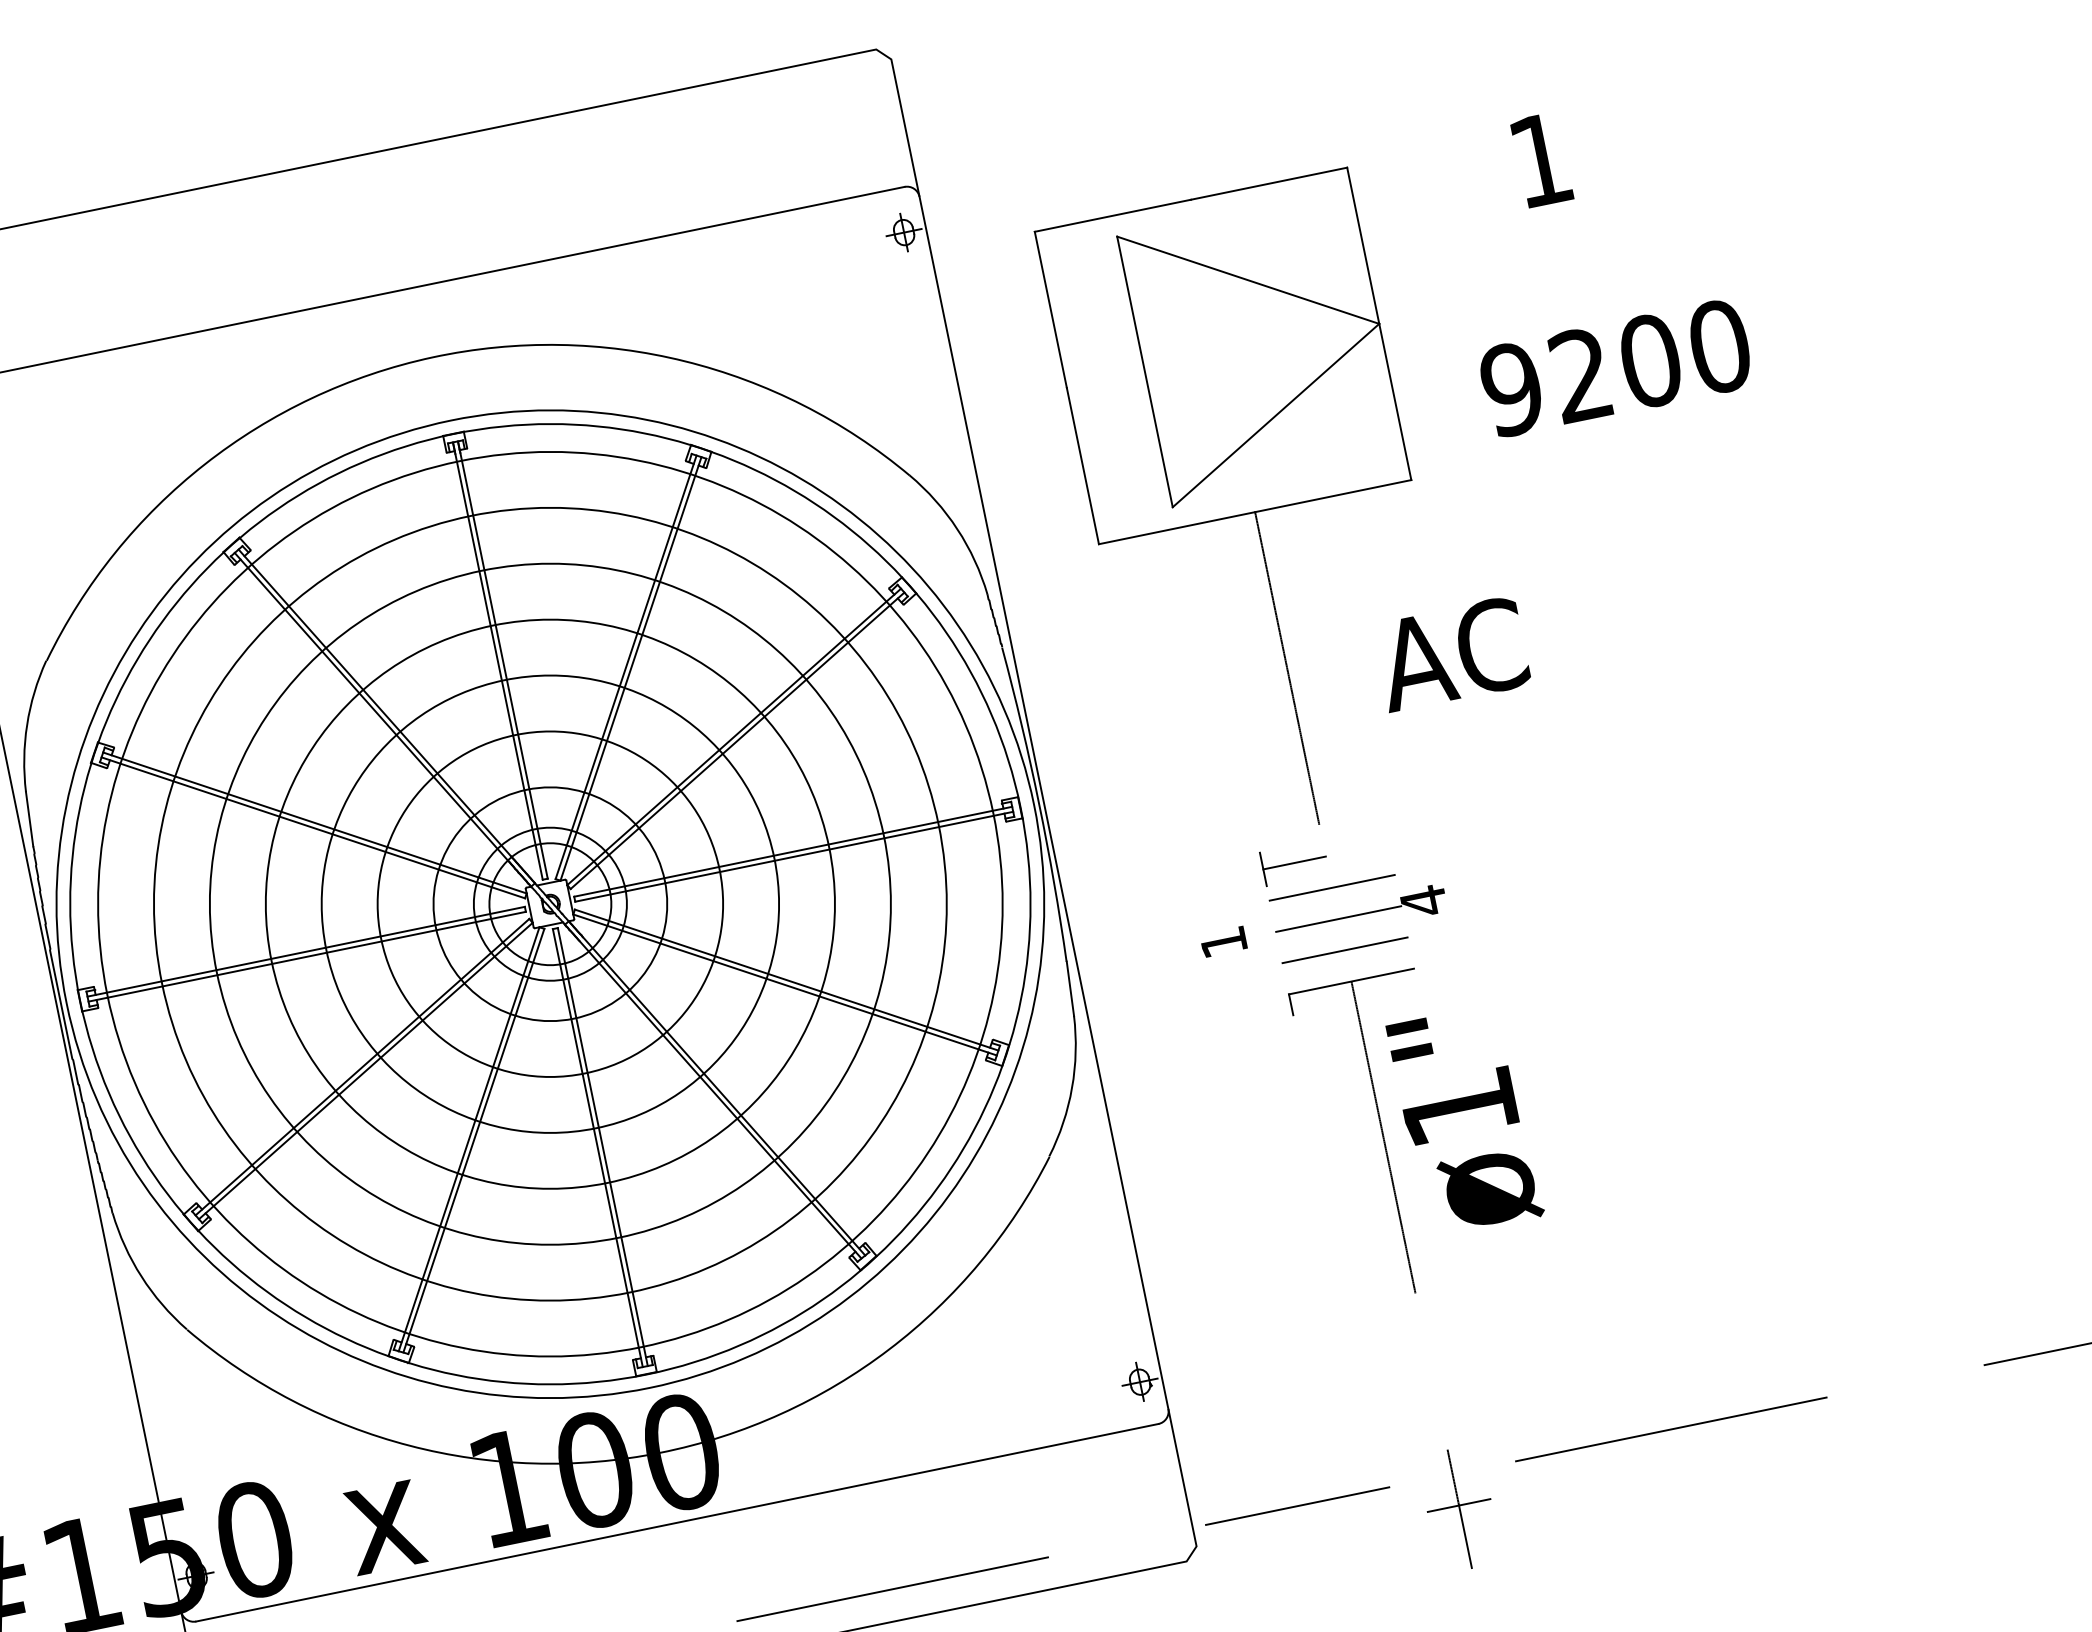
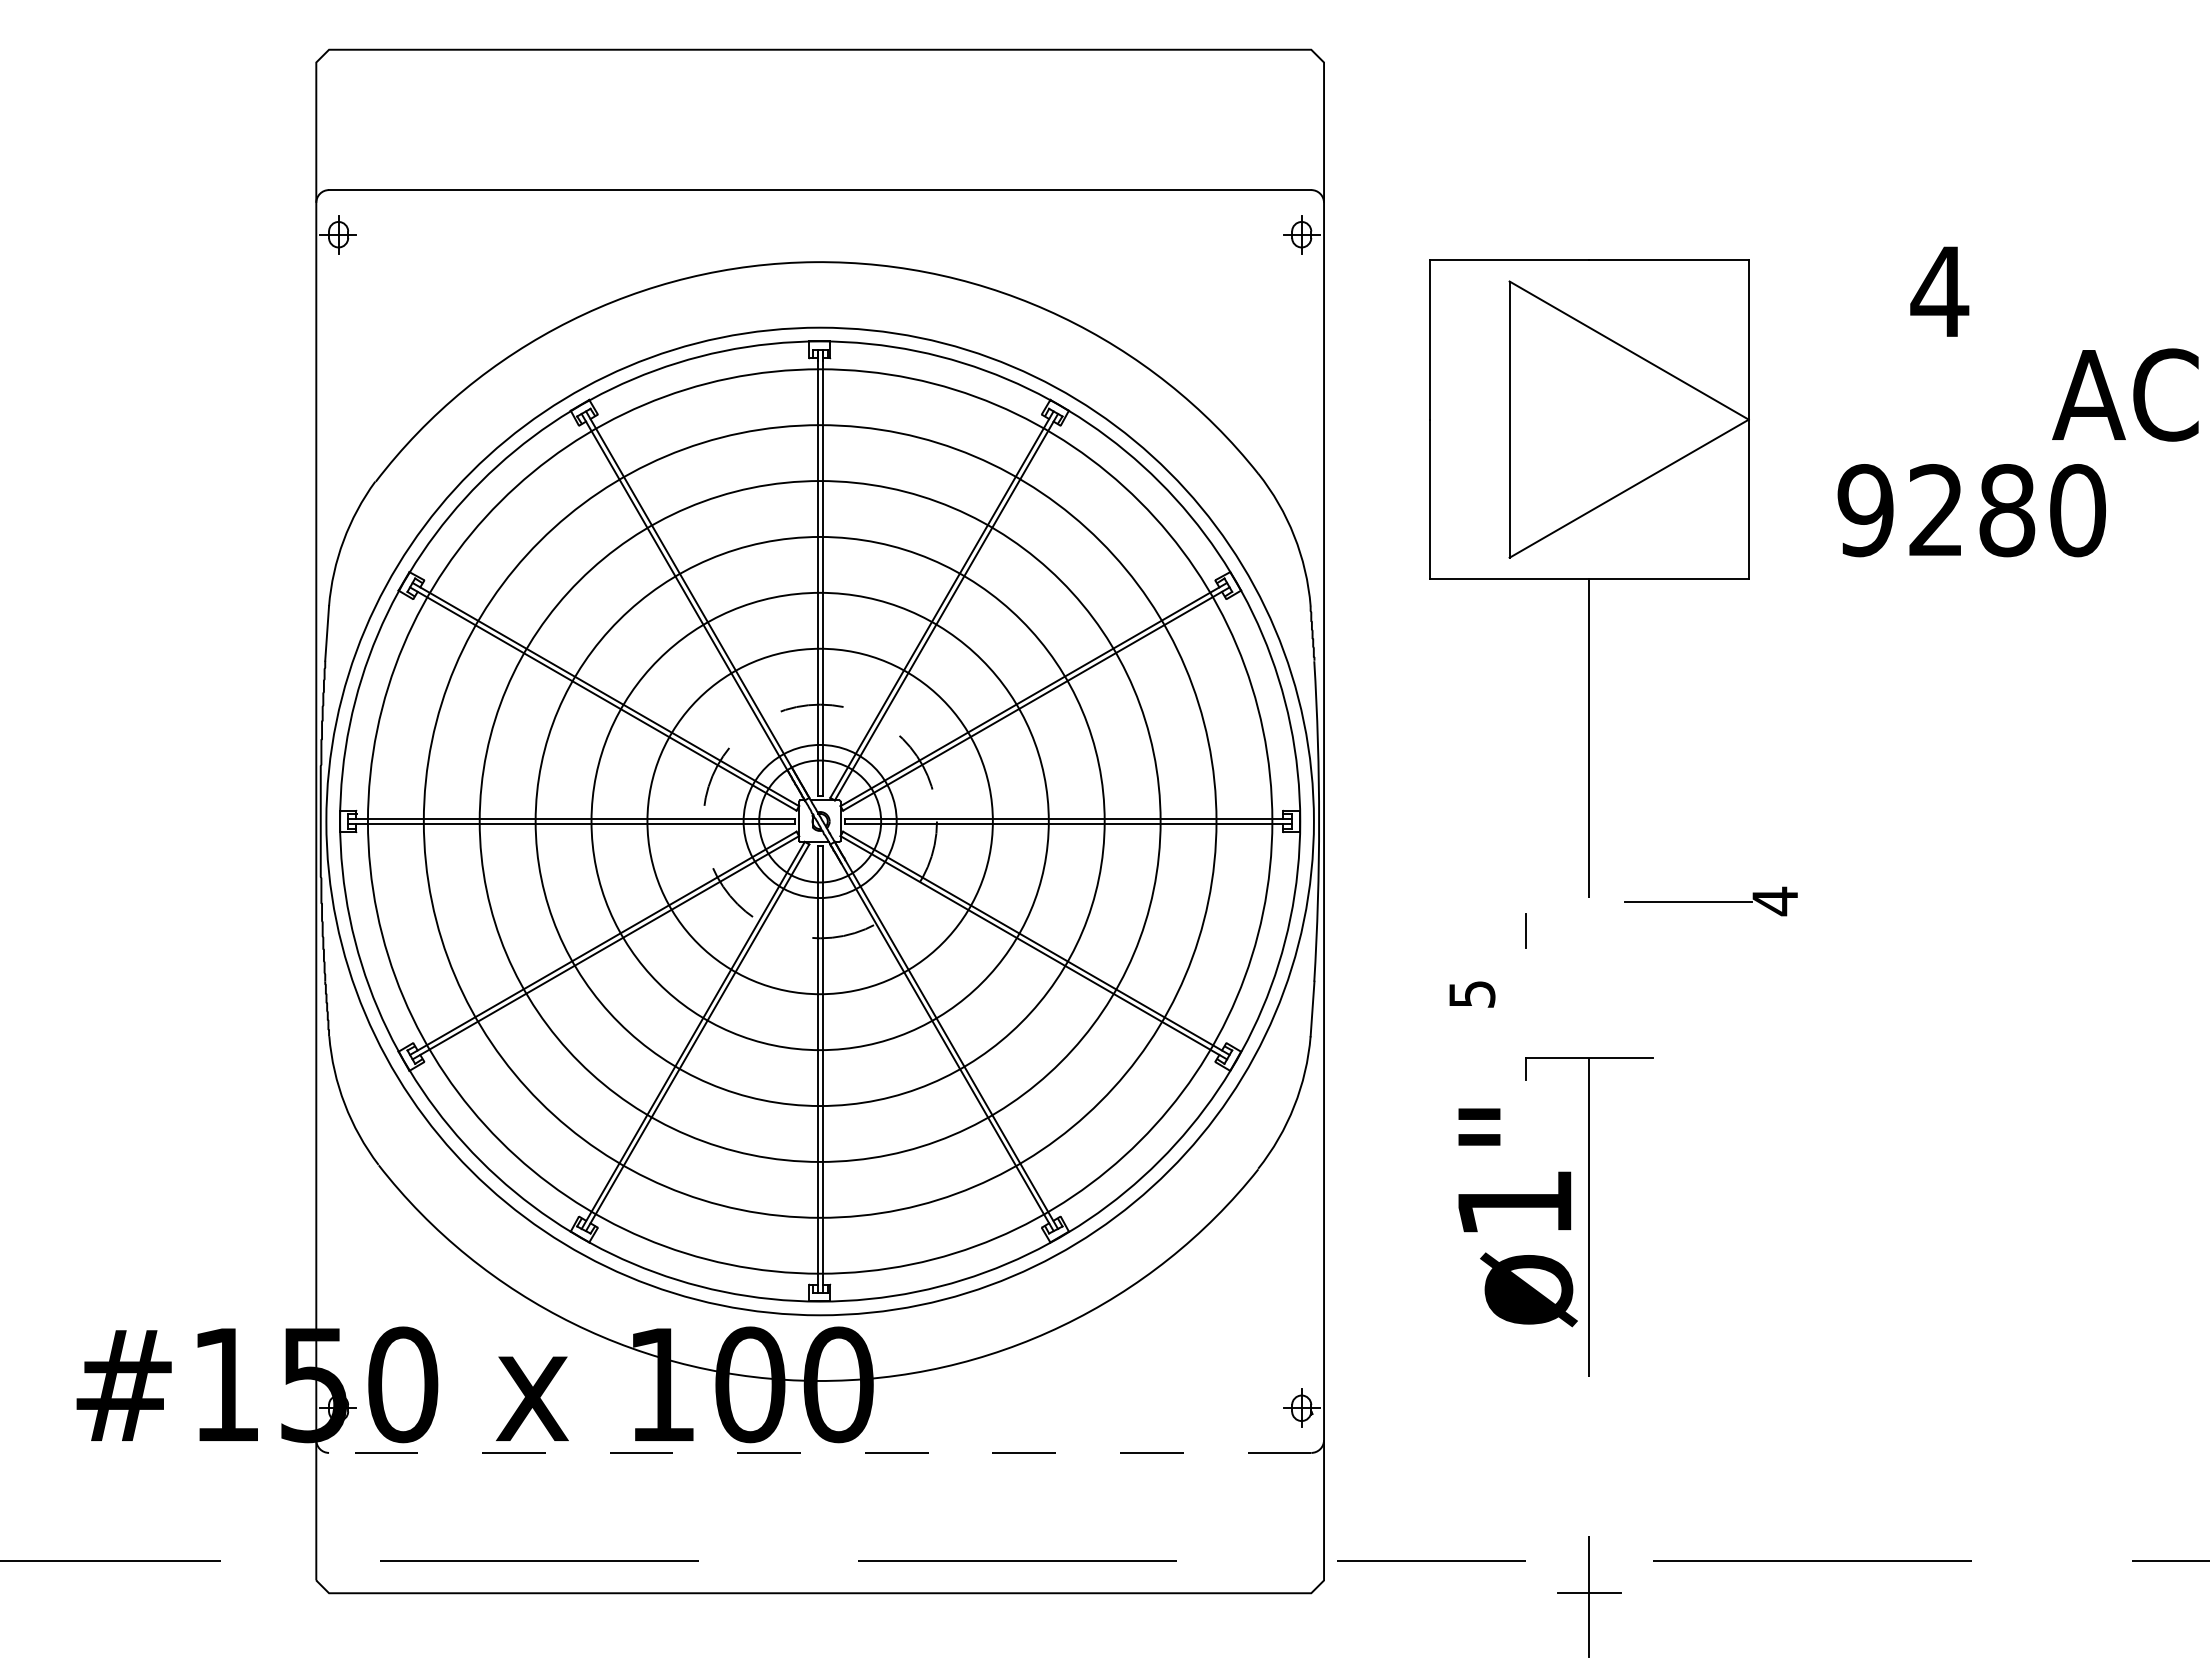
text: (1540, 159) -> (1939, 291), 1 -> 4
text: (1650, 360) -> (2007, 510), 9200 -> 9280
text: (1451, 653) -> (2125, 394), moved
line: (1294, 862) -> (1557, 930), removed
line: (1332, 887) -> (1589, 962), removed
circle: (550, 904) -> (820, 821), solid -> dashed
part: (1360, 914) -> (1710, 901), moved
text: (1224, 942) -> (1472, 994), 1 -> 5
line: (1345, 950) -> (1589, 1026), removed
text: (1464, 1120) -> (1517, 1217), moved
line: (676, 1522) -> (819, 1452), solid -> dashed

